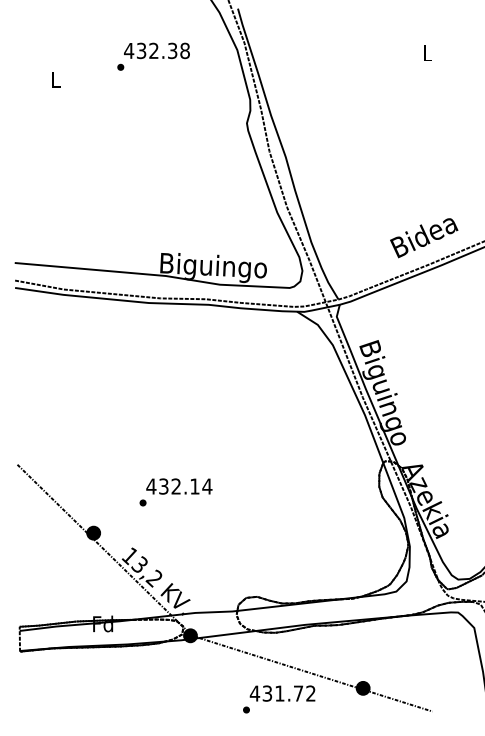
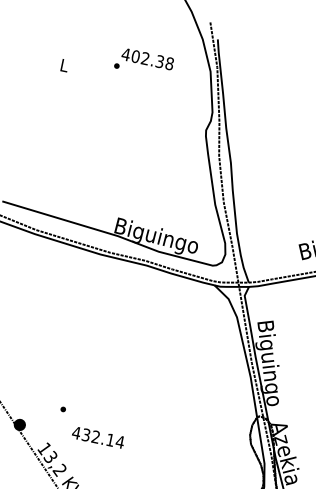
text: (141, 50) -> (135, 56), 432.38 -> 402.38
text: (179, 486) -> (98, 437), moved

